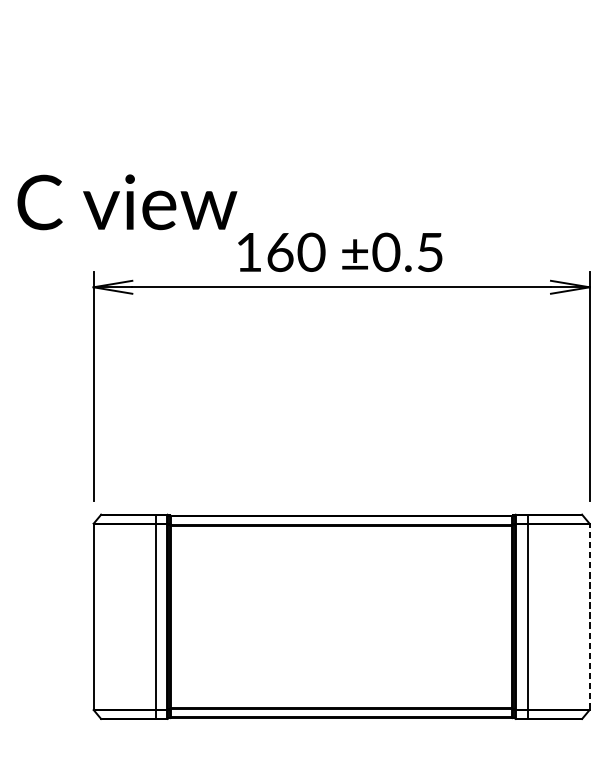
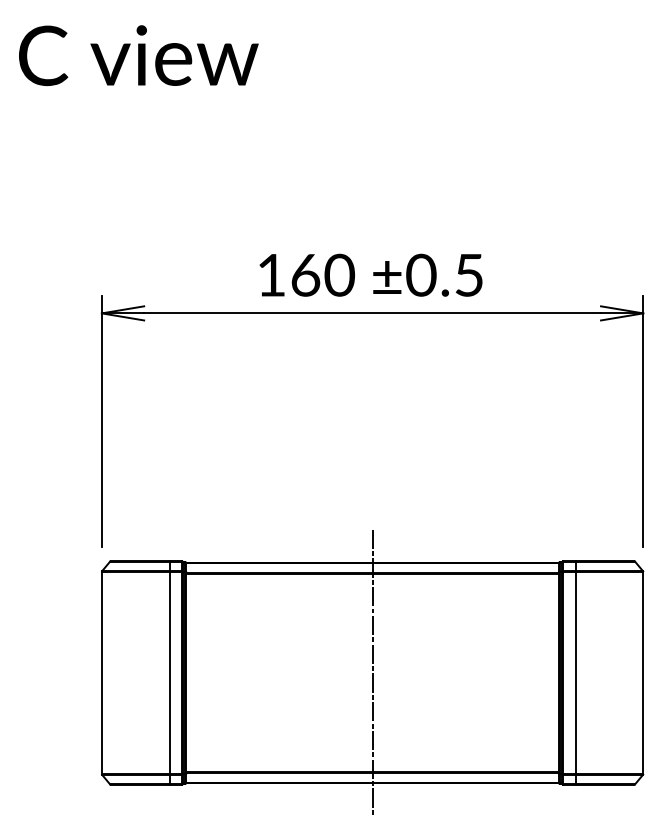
text: (127, 202) -> (138, 55), moved
line: (341, 616) -> (372, 672), added
line: (589, 616) -> (643, 672), dashed -> solid

